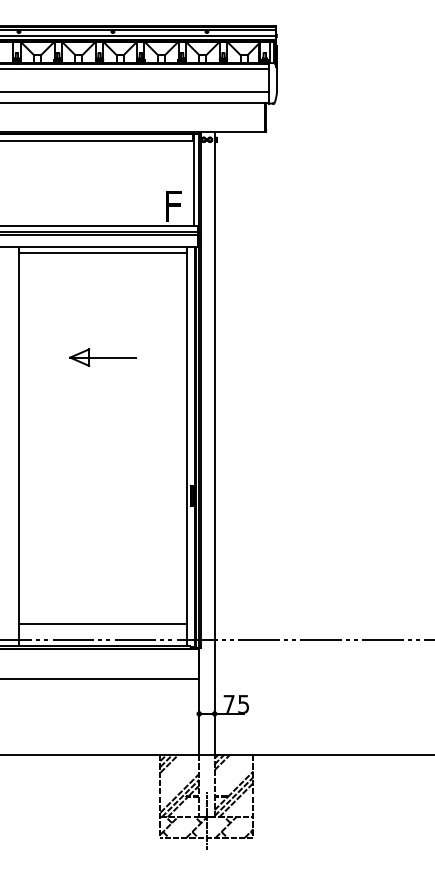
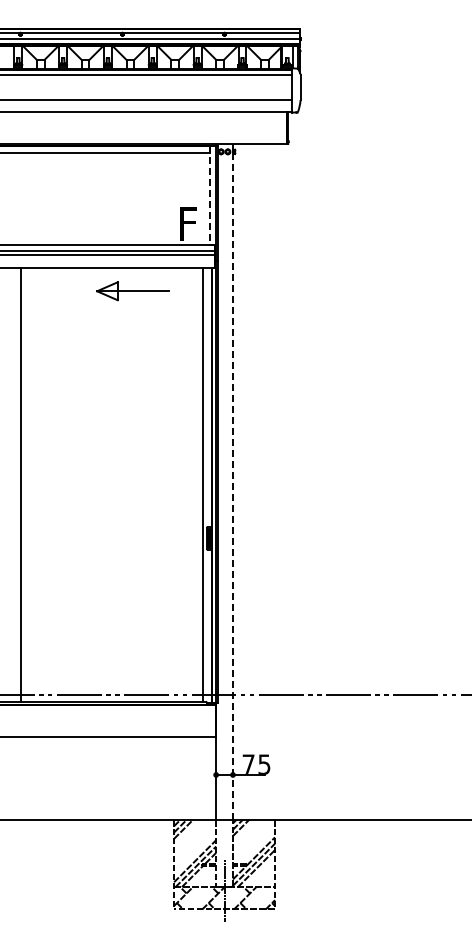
line: (193, 180) -> (209, 195), solid -> dashed
line: (102, 252) -> (111, 274), removed
part: (102, 357) -> (132, 291), moved
line: (214, 443) -> (232, 481), solid -> dashed
line: (102, 624) -> (111, 677), removed

